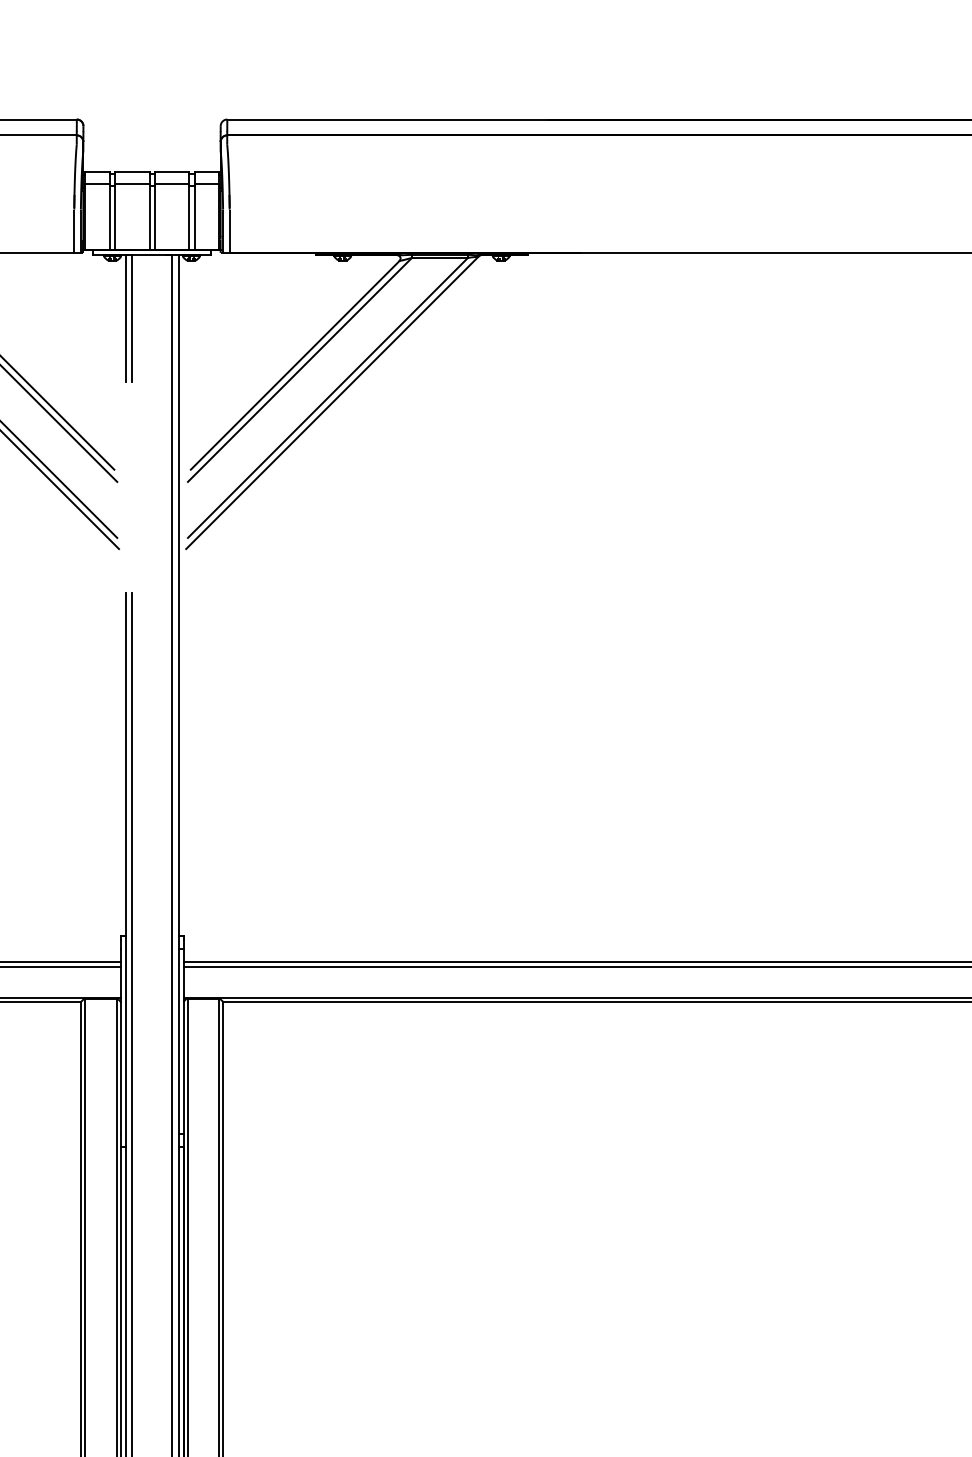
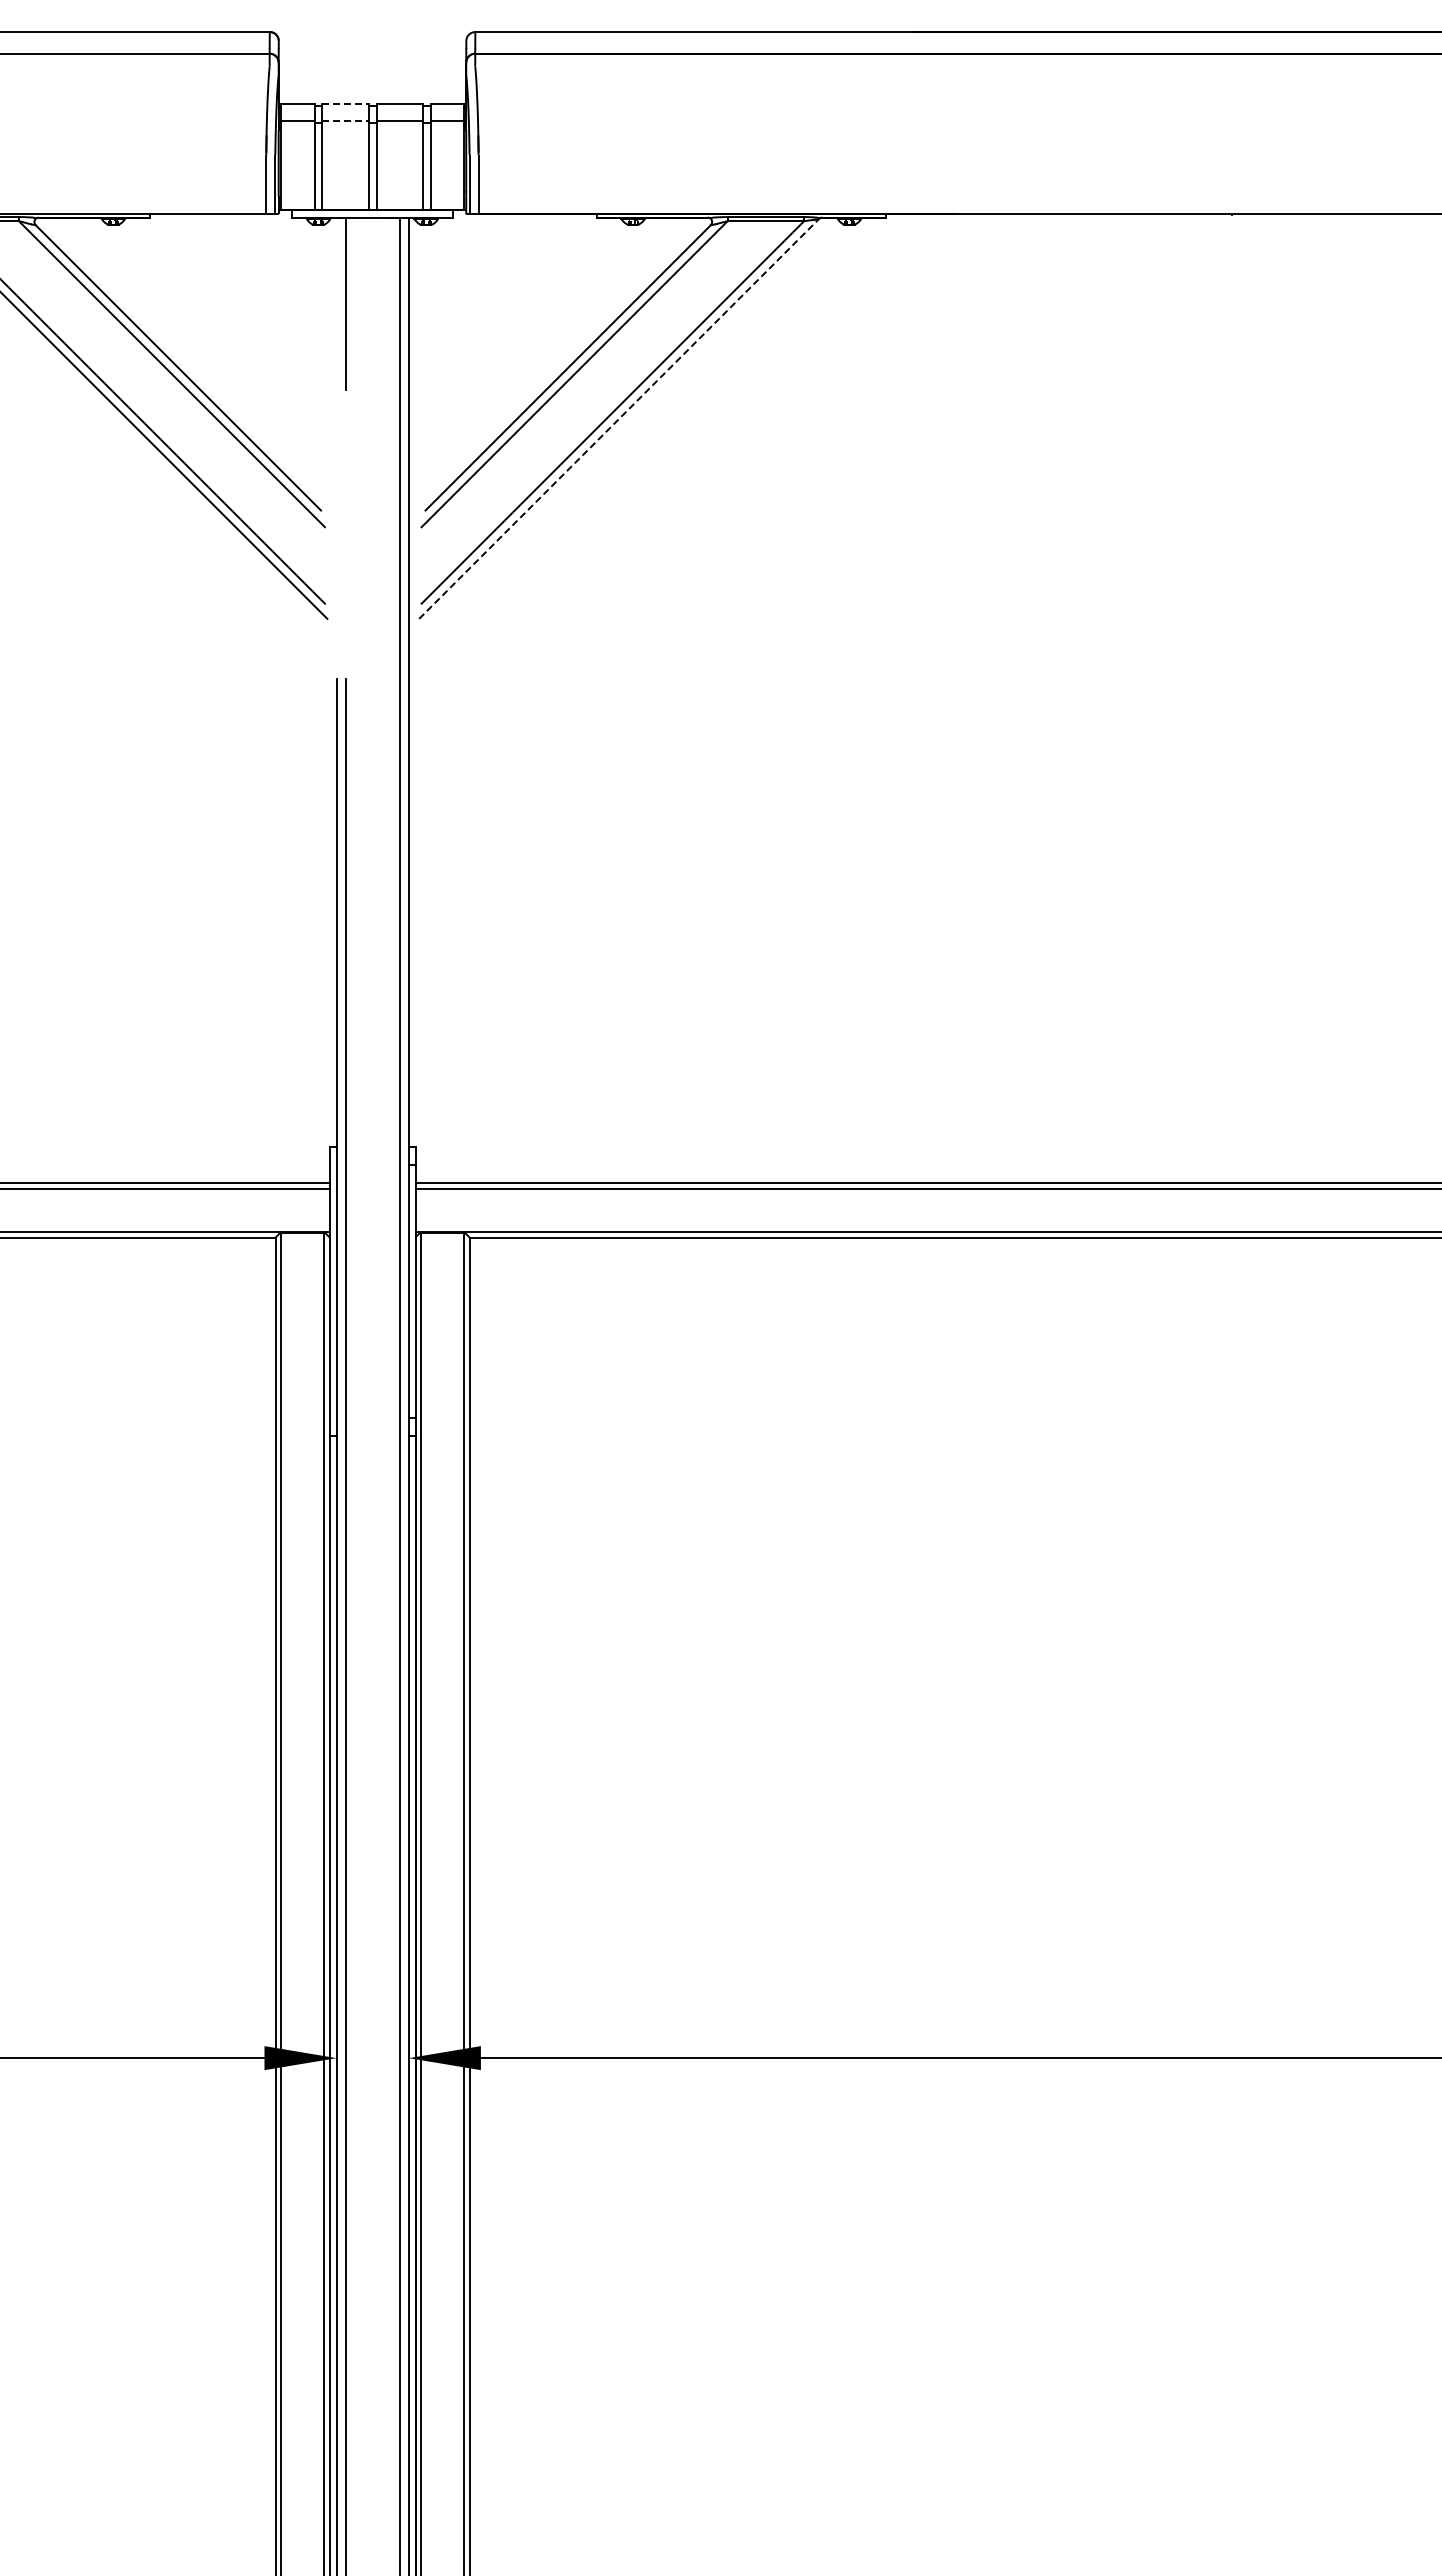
line: (133, 171) -> (346, 103), solid -> dashed
line: (133, 184) -> (346, 120), solid -> dashed
line: (125, 318) -> (336, 303), removed
line: (332, 402) -> (619, 418), solid -> dashed

